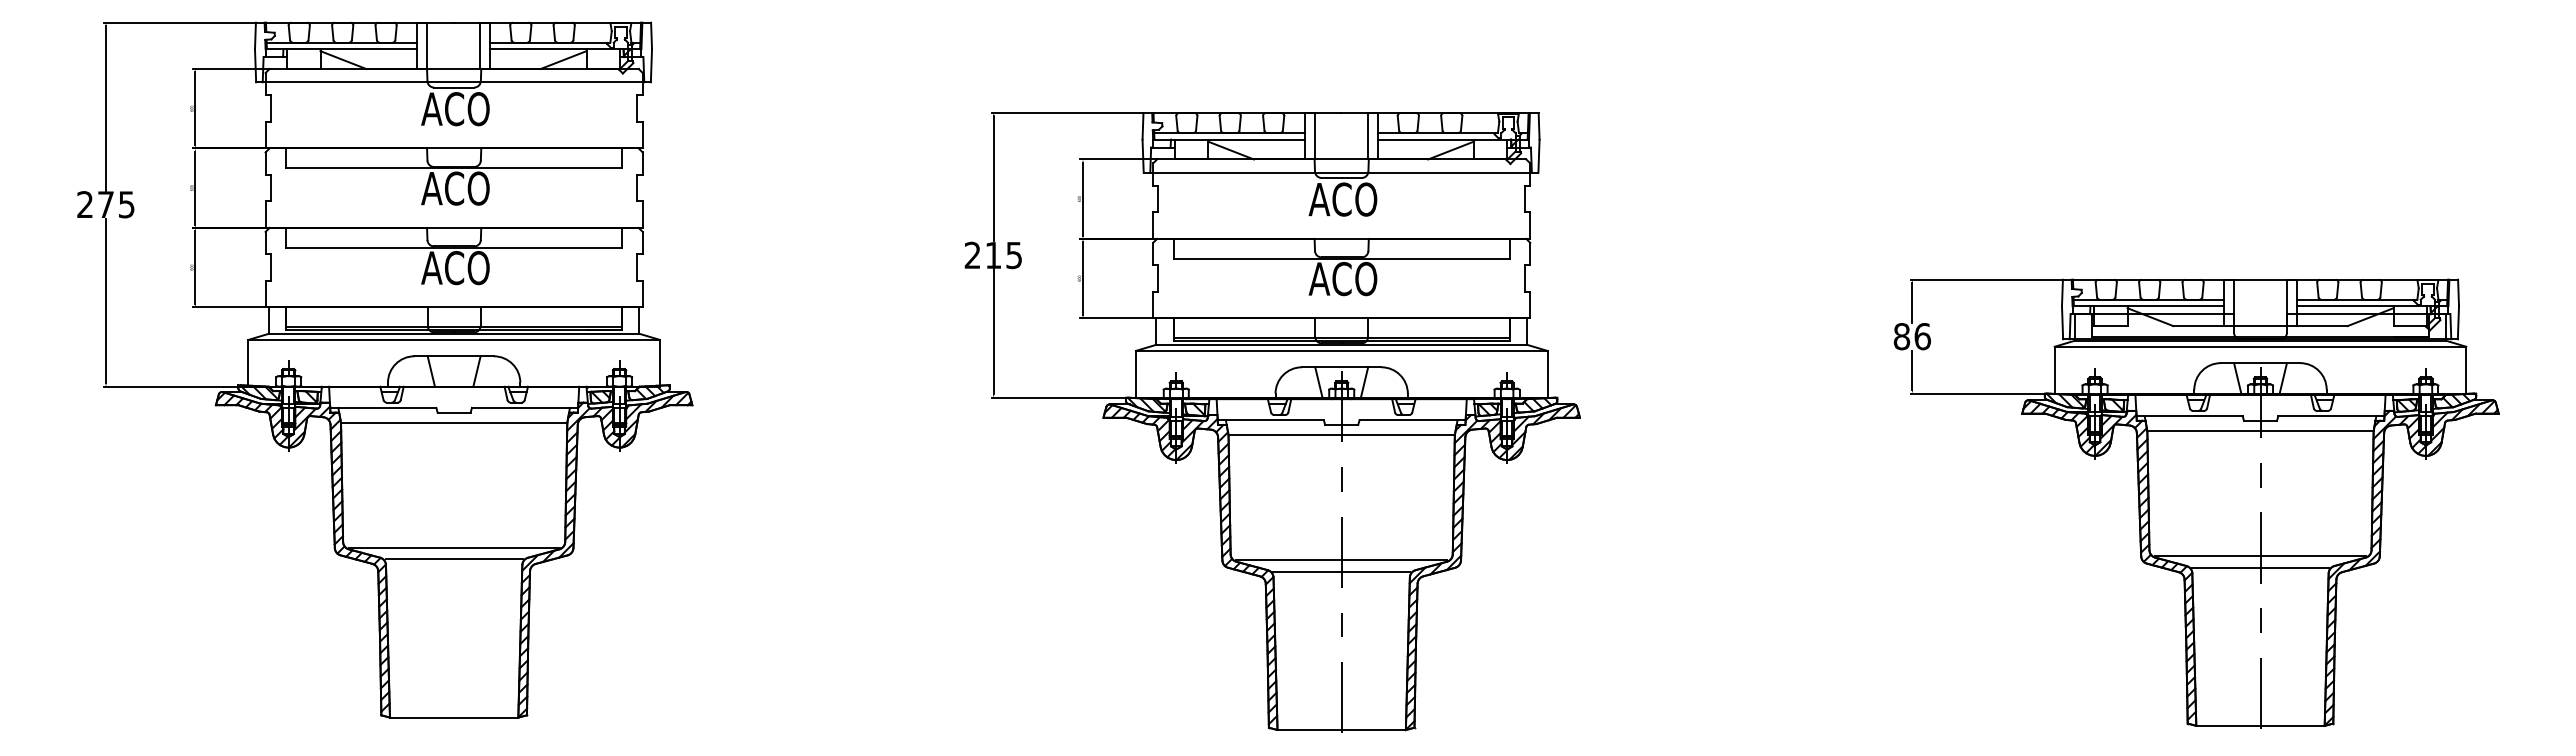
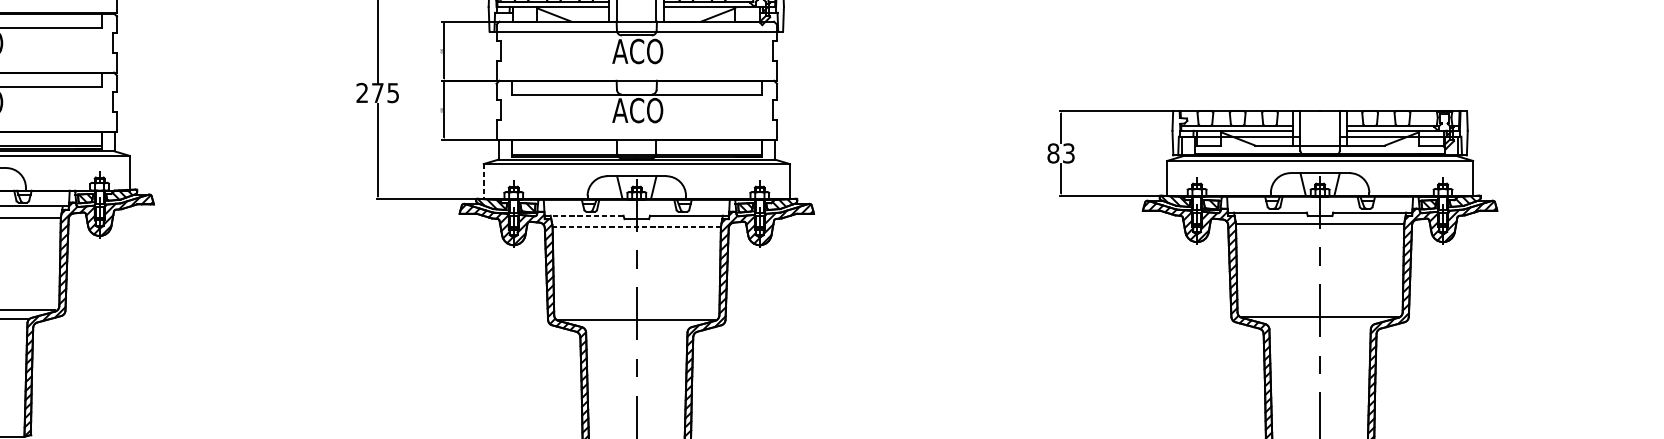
text: (993, 255) -> (377, 93), 215 -> 275
text: (1922, 336) -> (1068, 153), 86 -> 83
line: (1135, 374) -> (483, 181), solid -> dashed
line: (1270, 420) -> (583, 215), solid -> dashed
line: (1341, 435) -> (636, 226), solid -> dashed
line: (2260, 567) -> (1320, 325), removed
line: (1341, 571) -> (636, 328), removed

